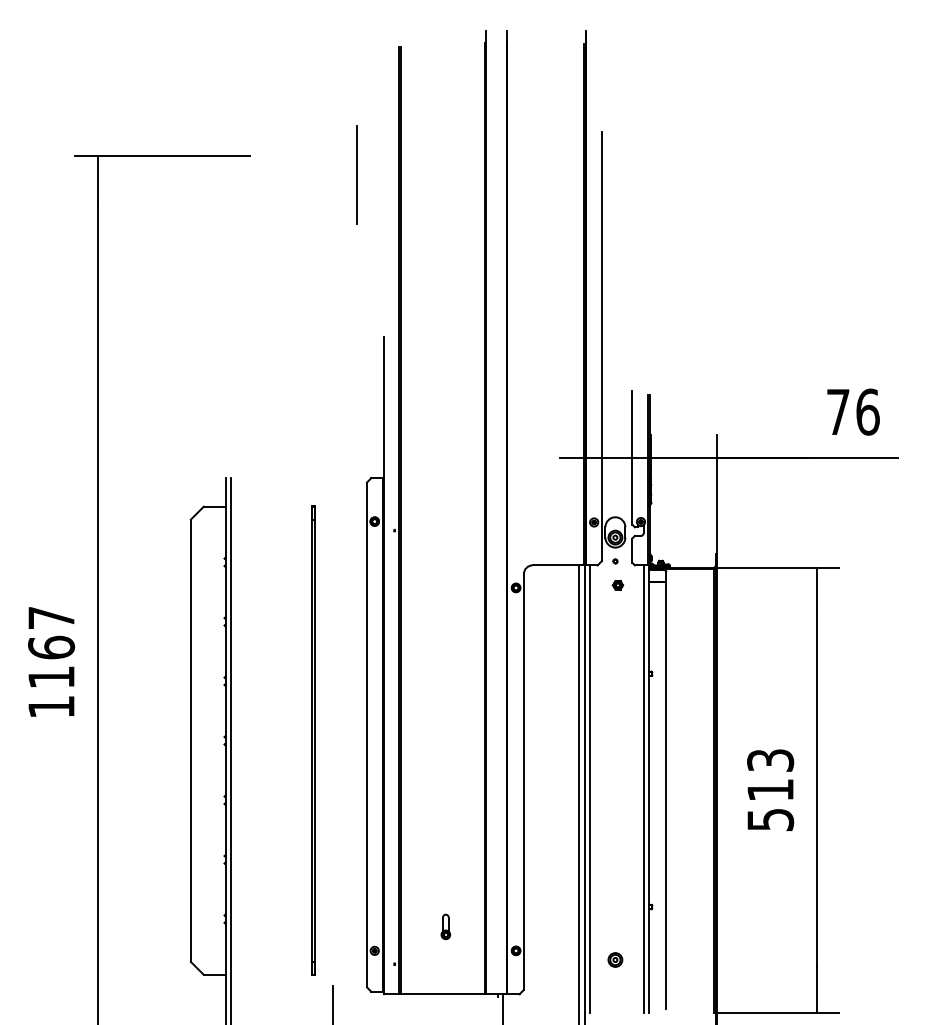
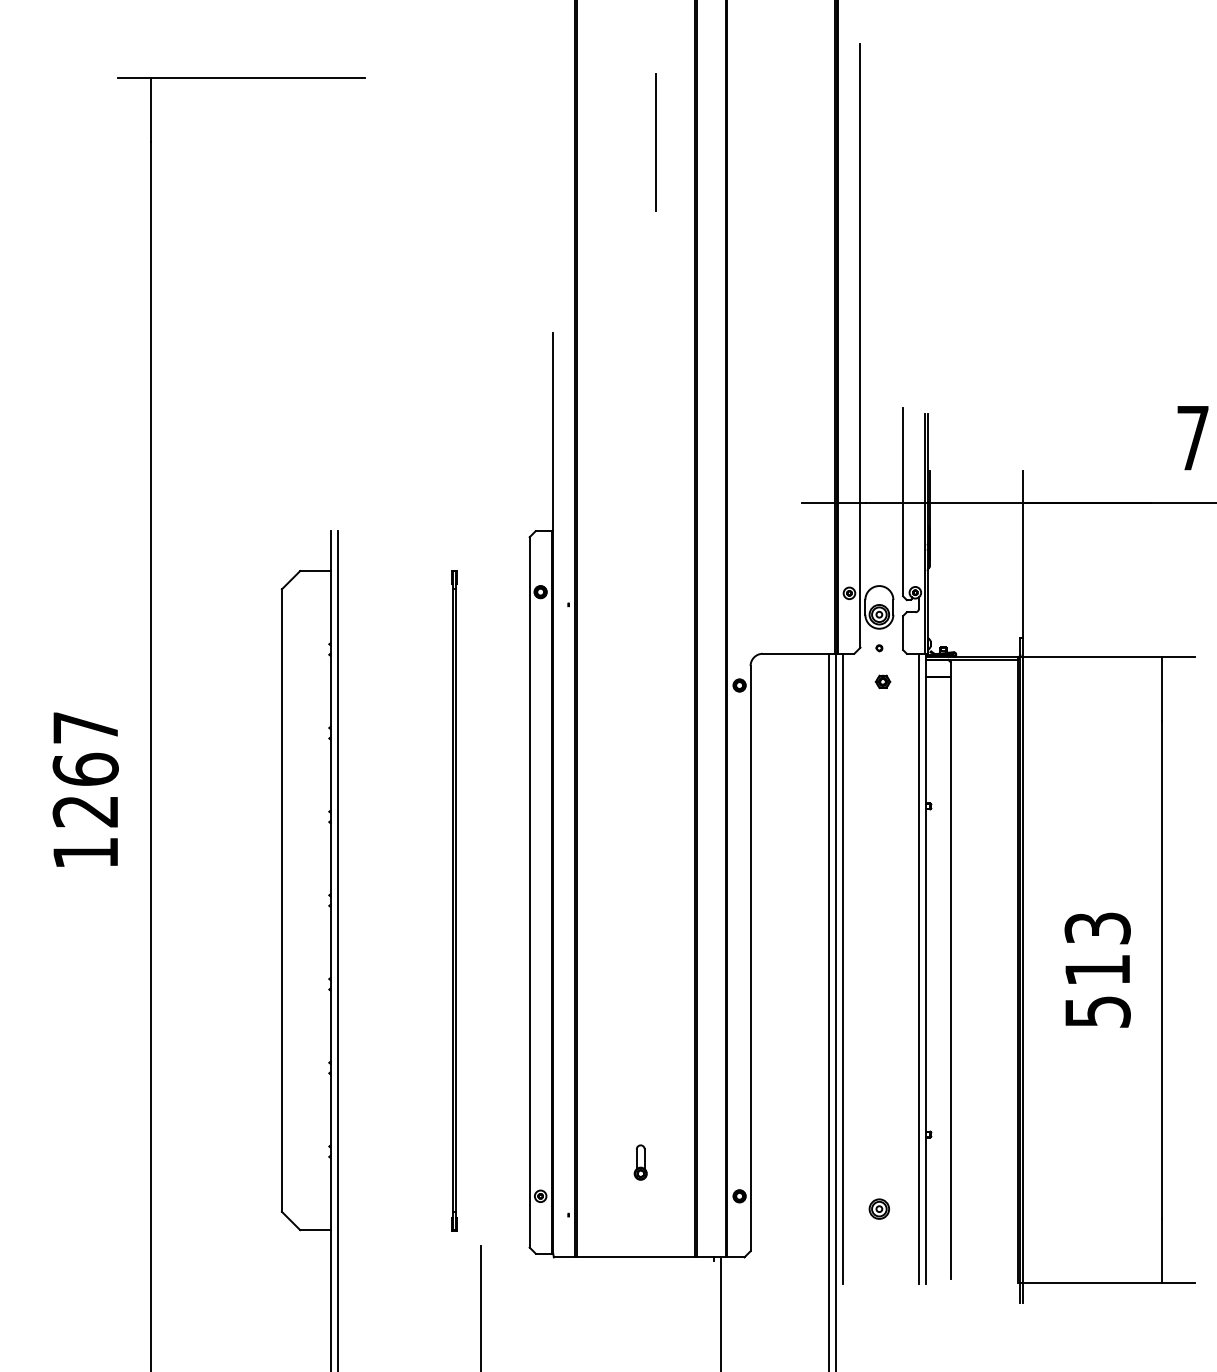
line: (356, 174) -> (655, 141), moved
text: (51, 677) -> (85, 811), 1167 -> 1267

